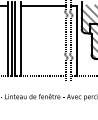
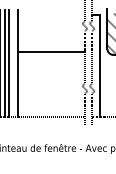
line: (43, 6) -> (51, 52), moved

